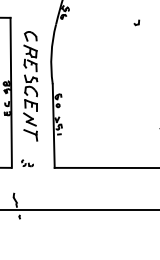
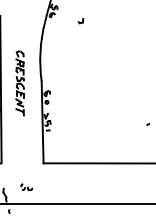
part: (136, 22) -> (80, 20), moved
part: (30, 86) -> (19, 83), size x0.6
part: (27, 163) -> (26, 187), moved

